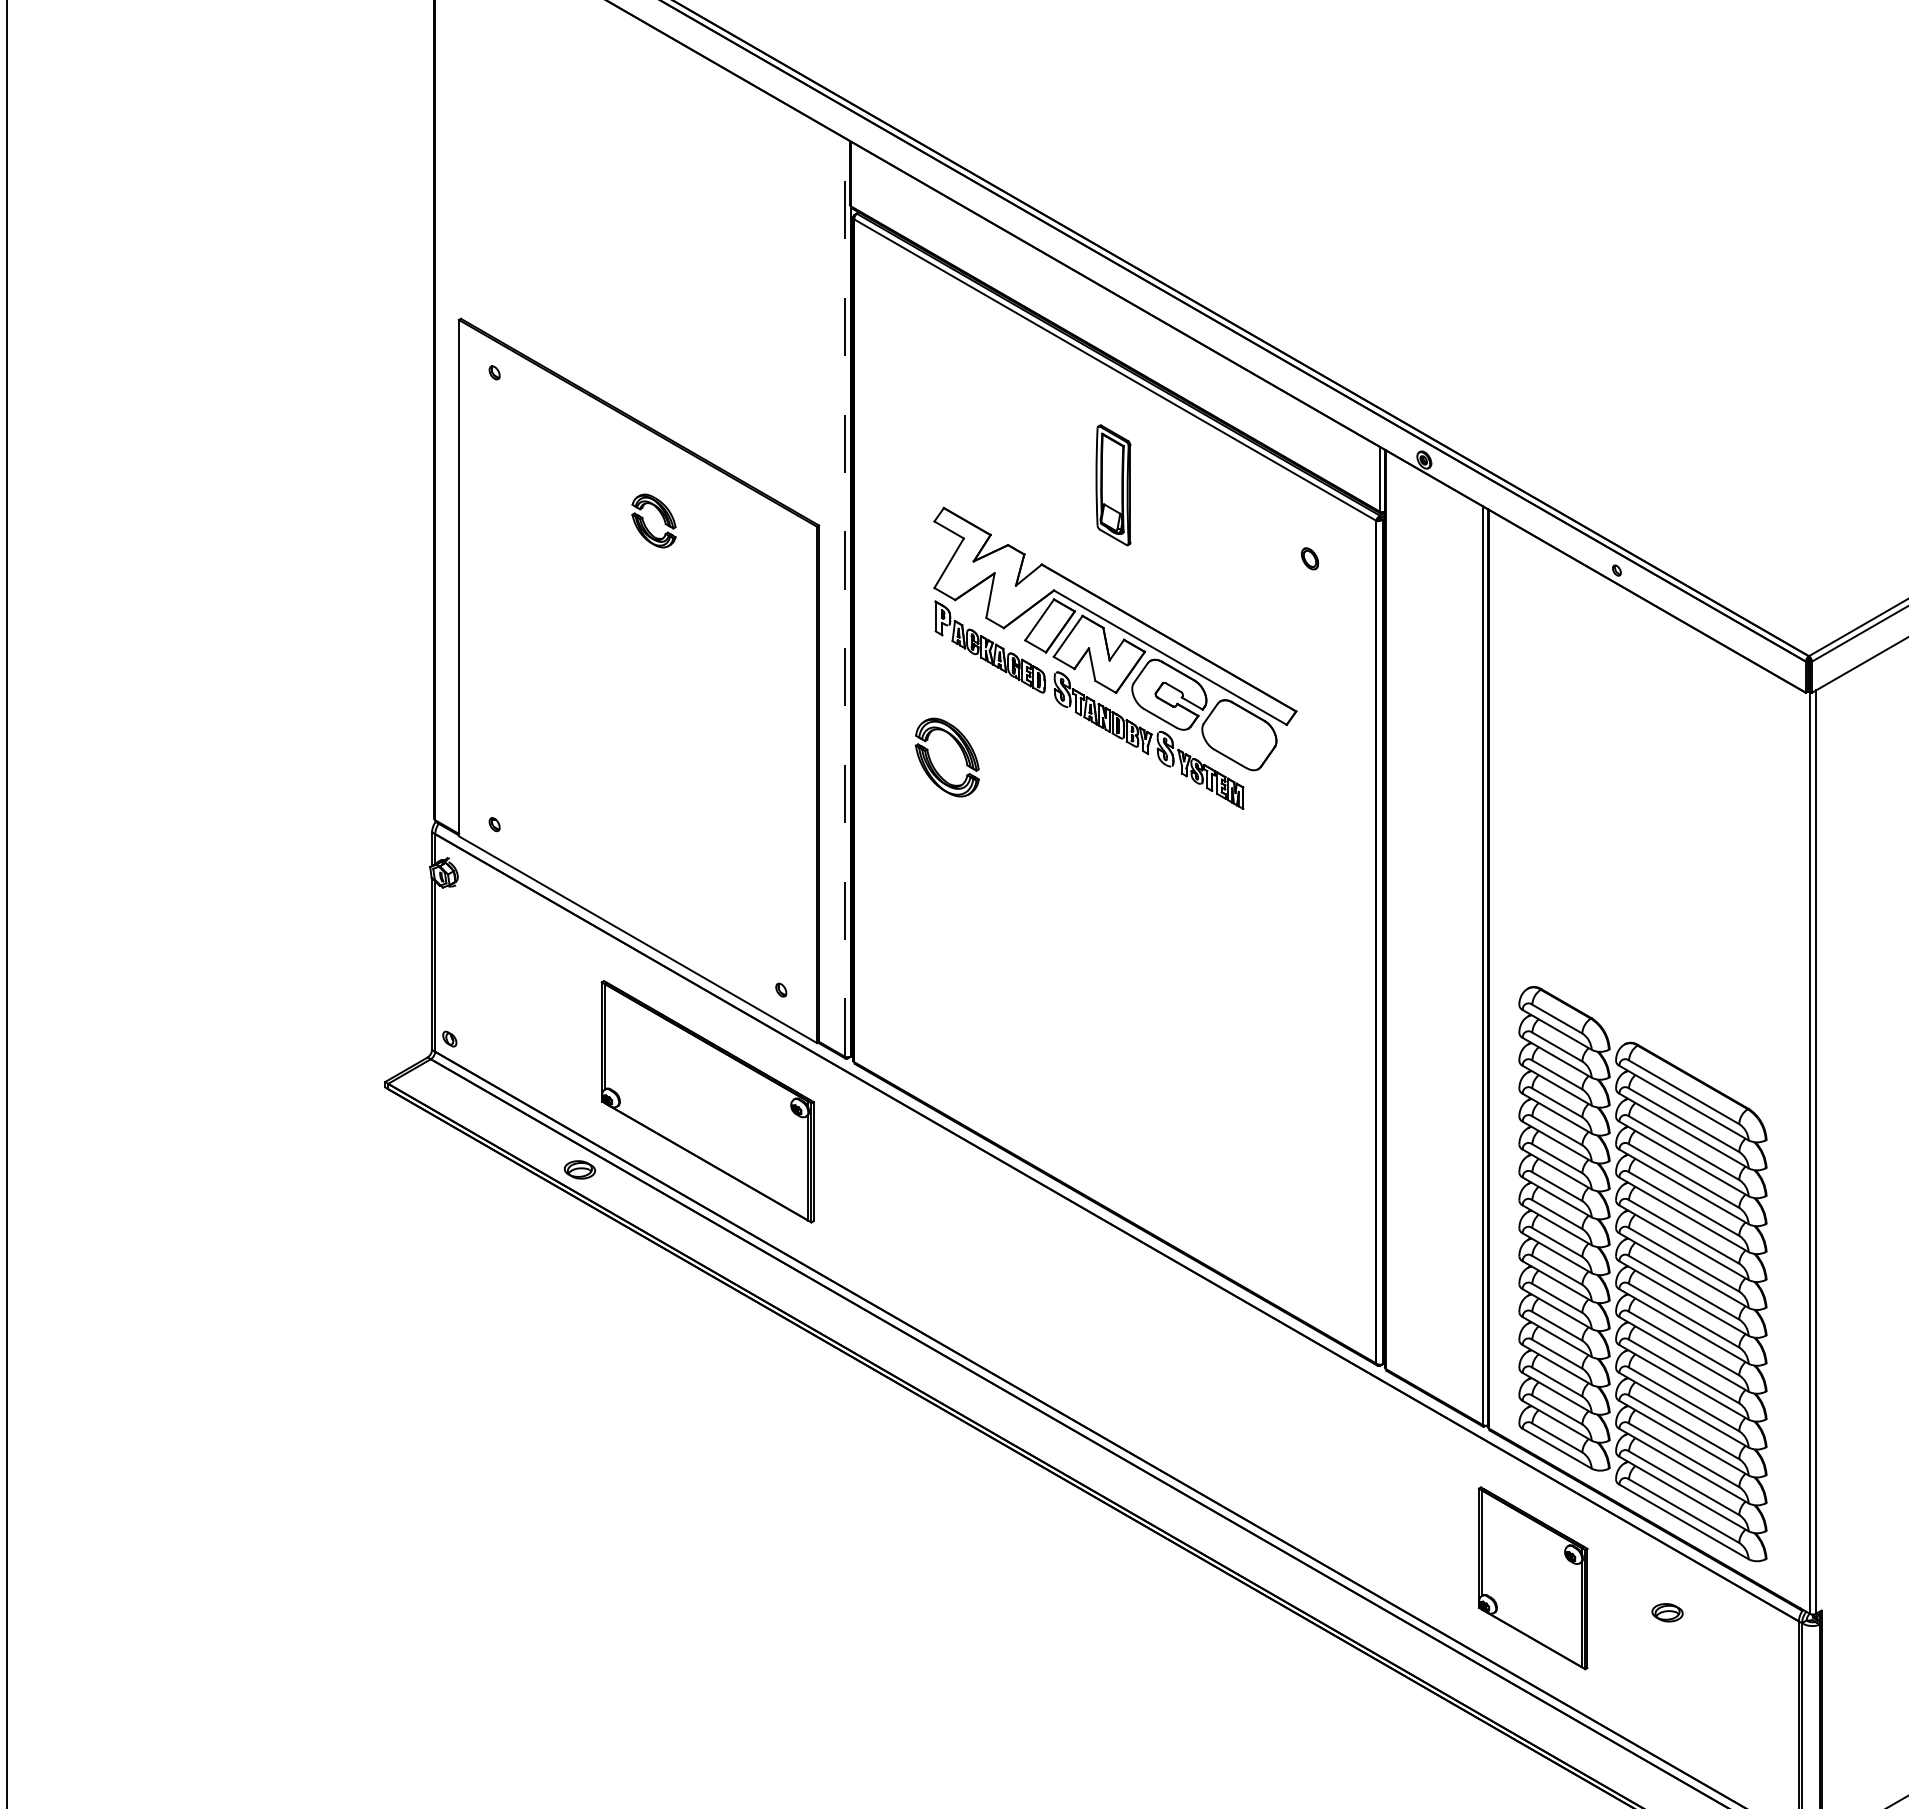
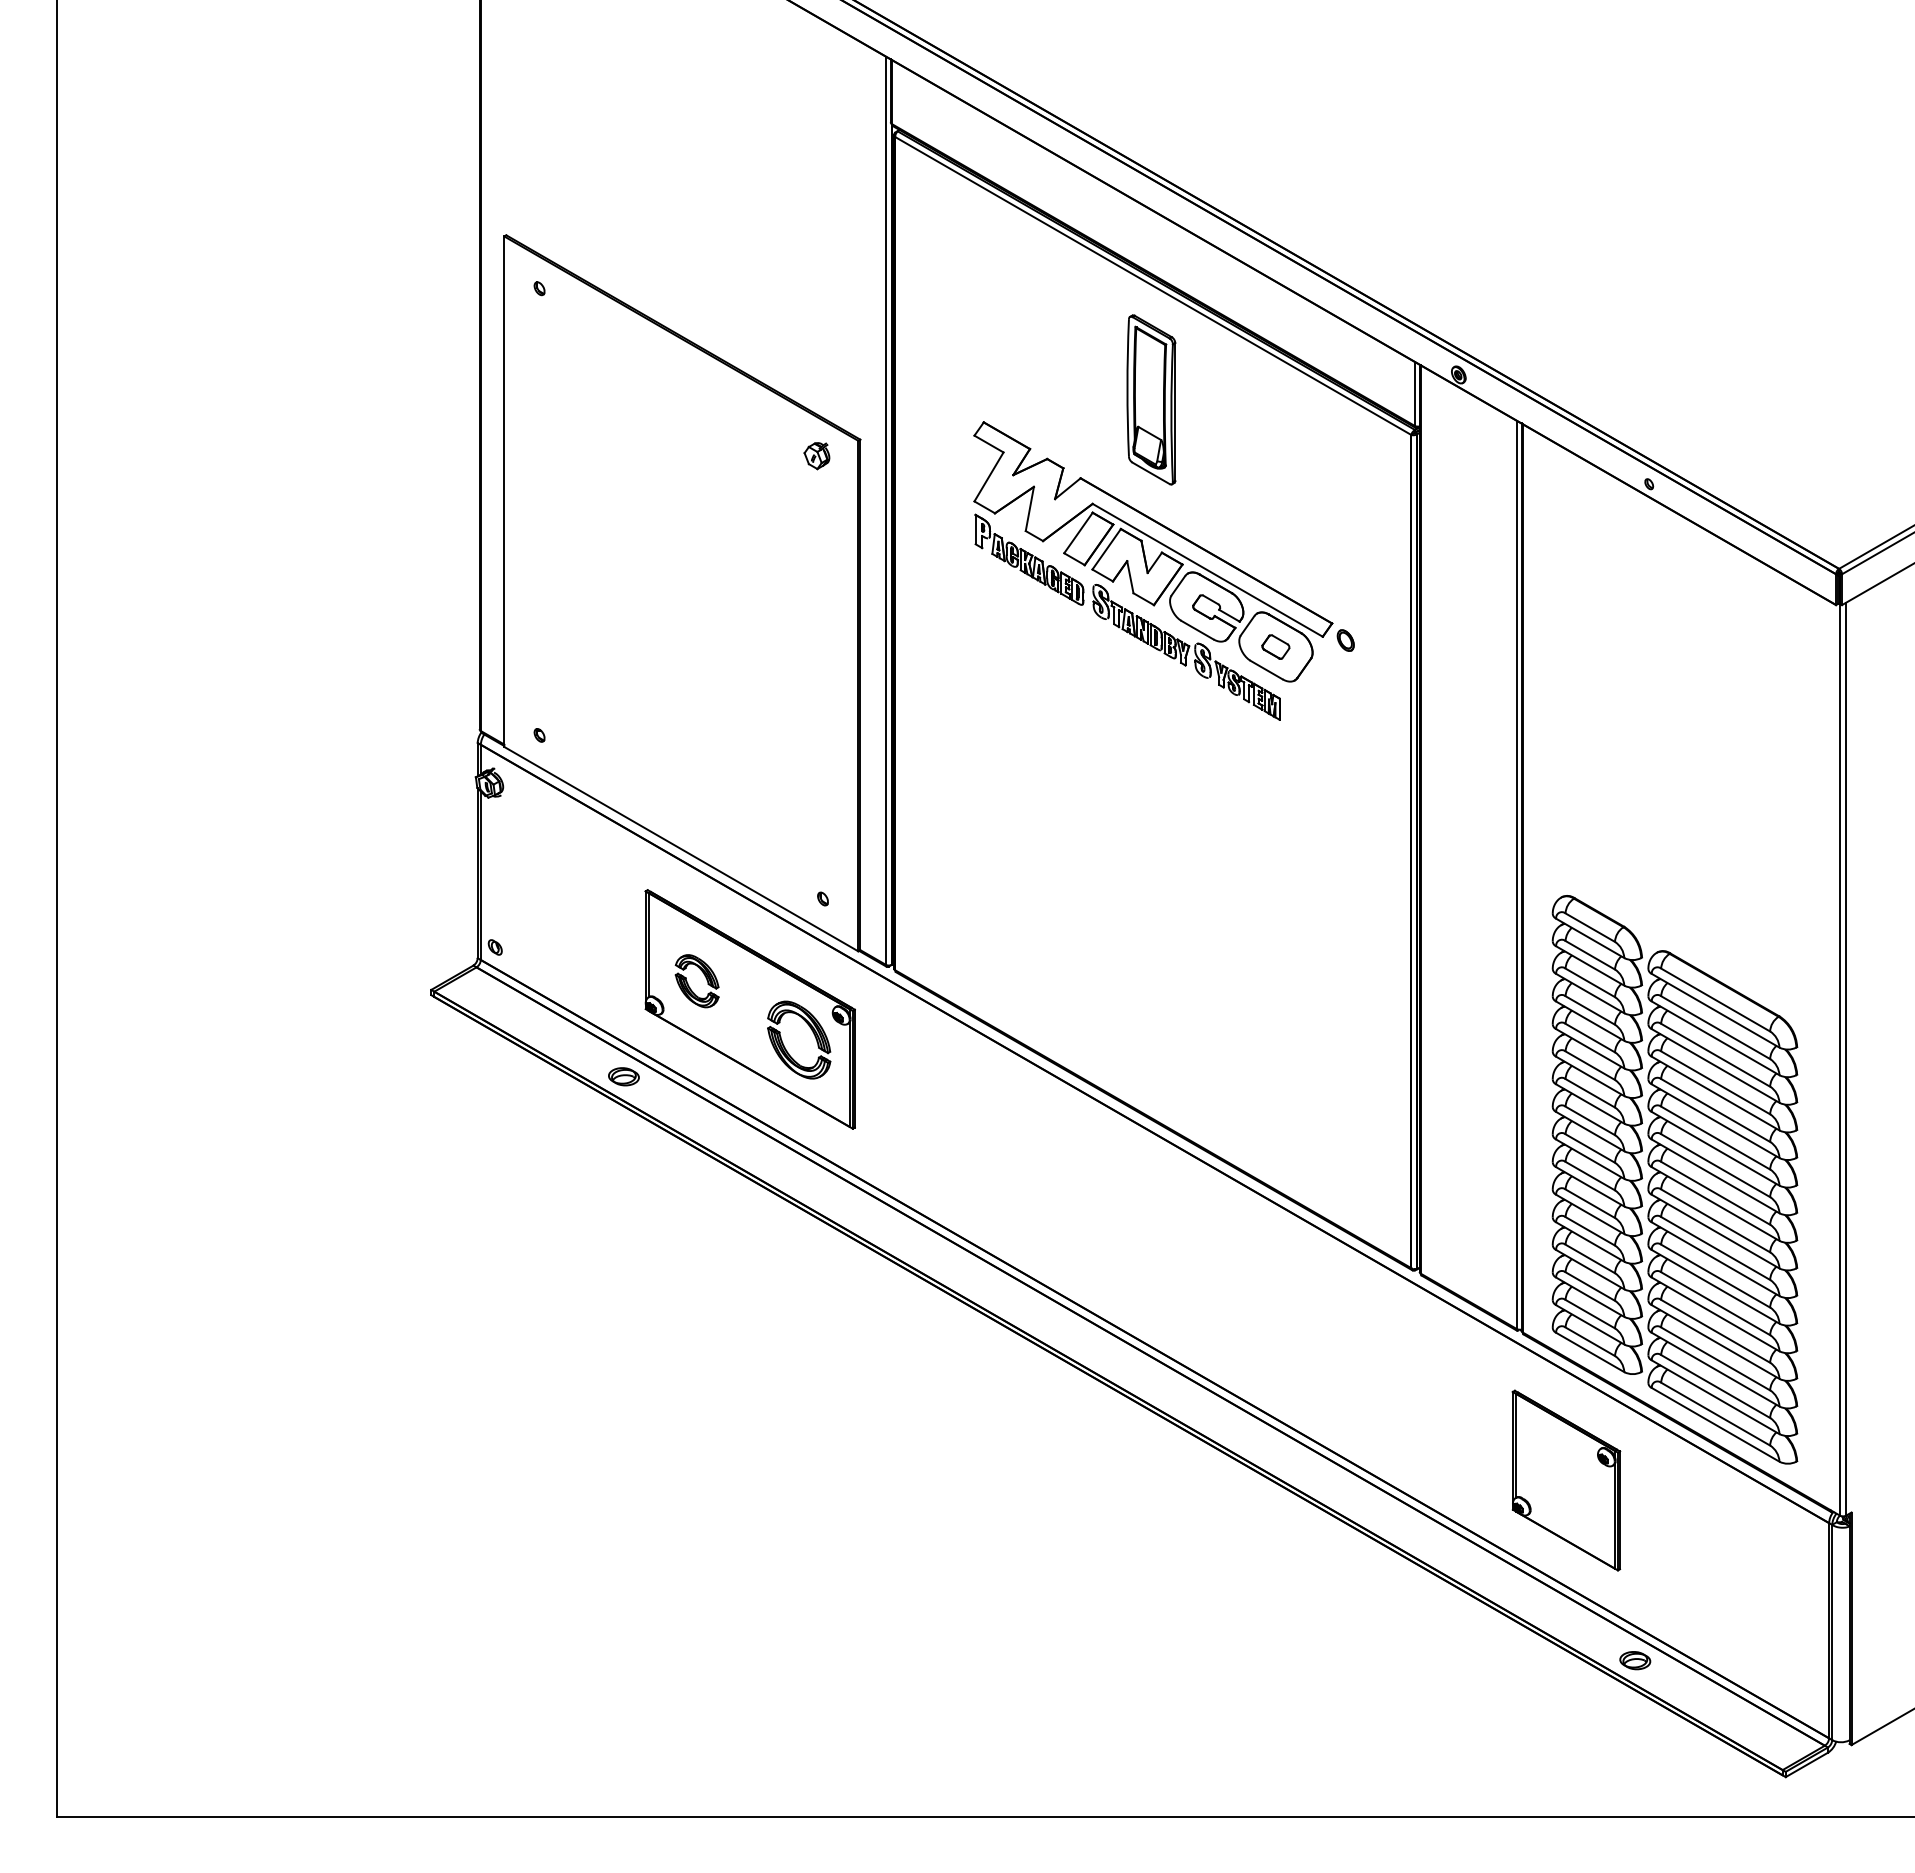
part: (1113, 484) -> (1151, 399), size x1.43
part: (646, 525) -> (689, 985), moved
part: (774, 542) -> (816, 456), added
part: (1309, 558) -> (1345, 640), moved
line: (844, 597) -> (885, 510), dashed -> solid
part: (1238, 734) -> (1275, 646), added
part: (960, 749) -> (812, 1032), moved
part: (1667, 1612) -> (1635, 1660), moved

